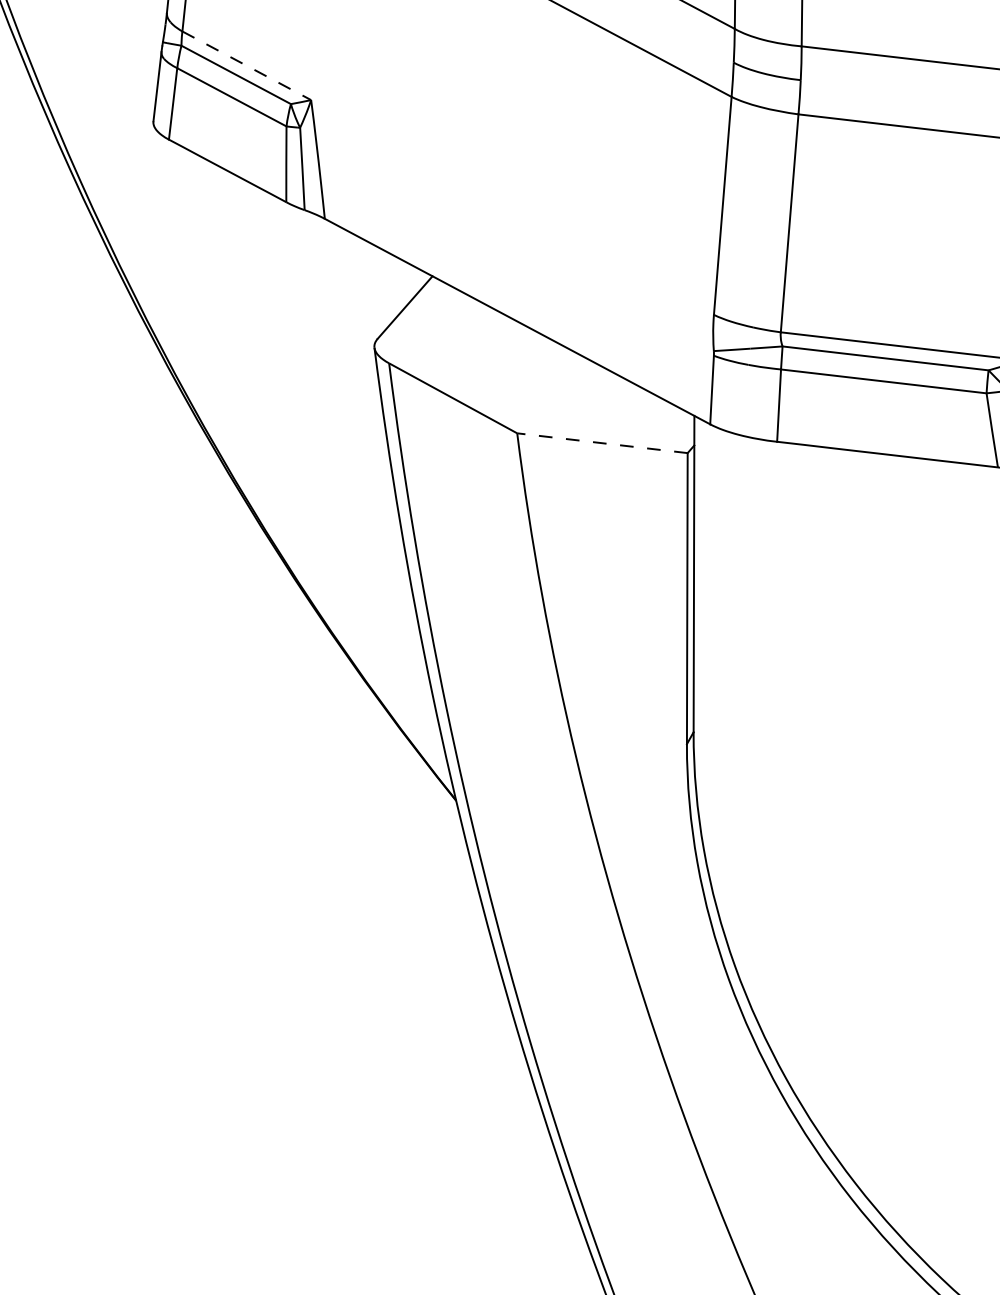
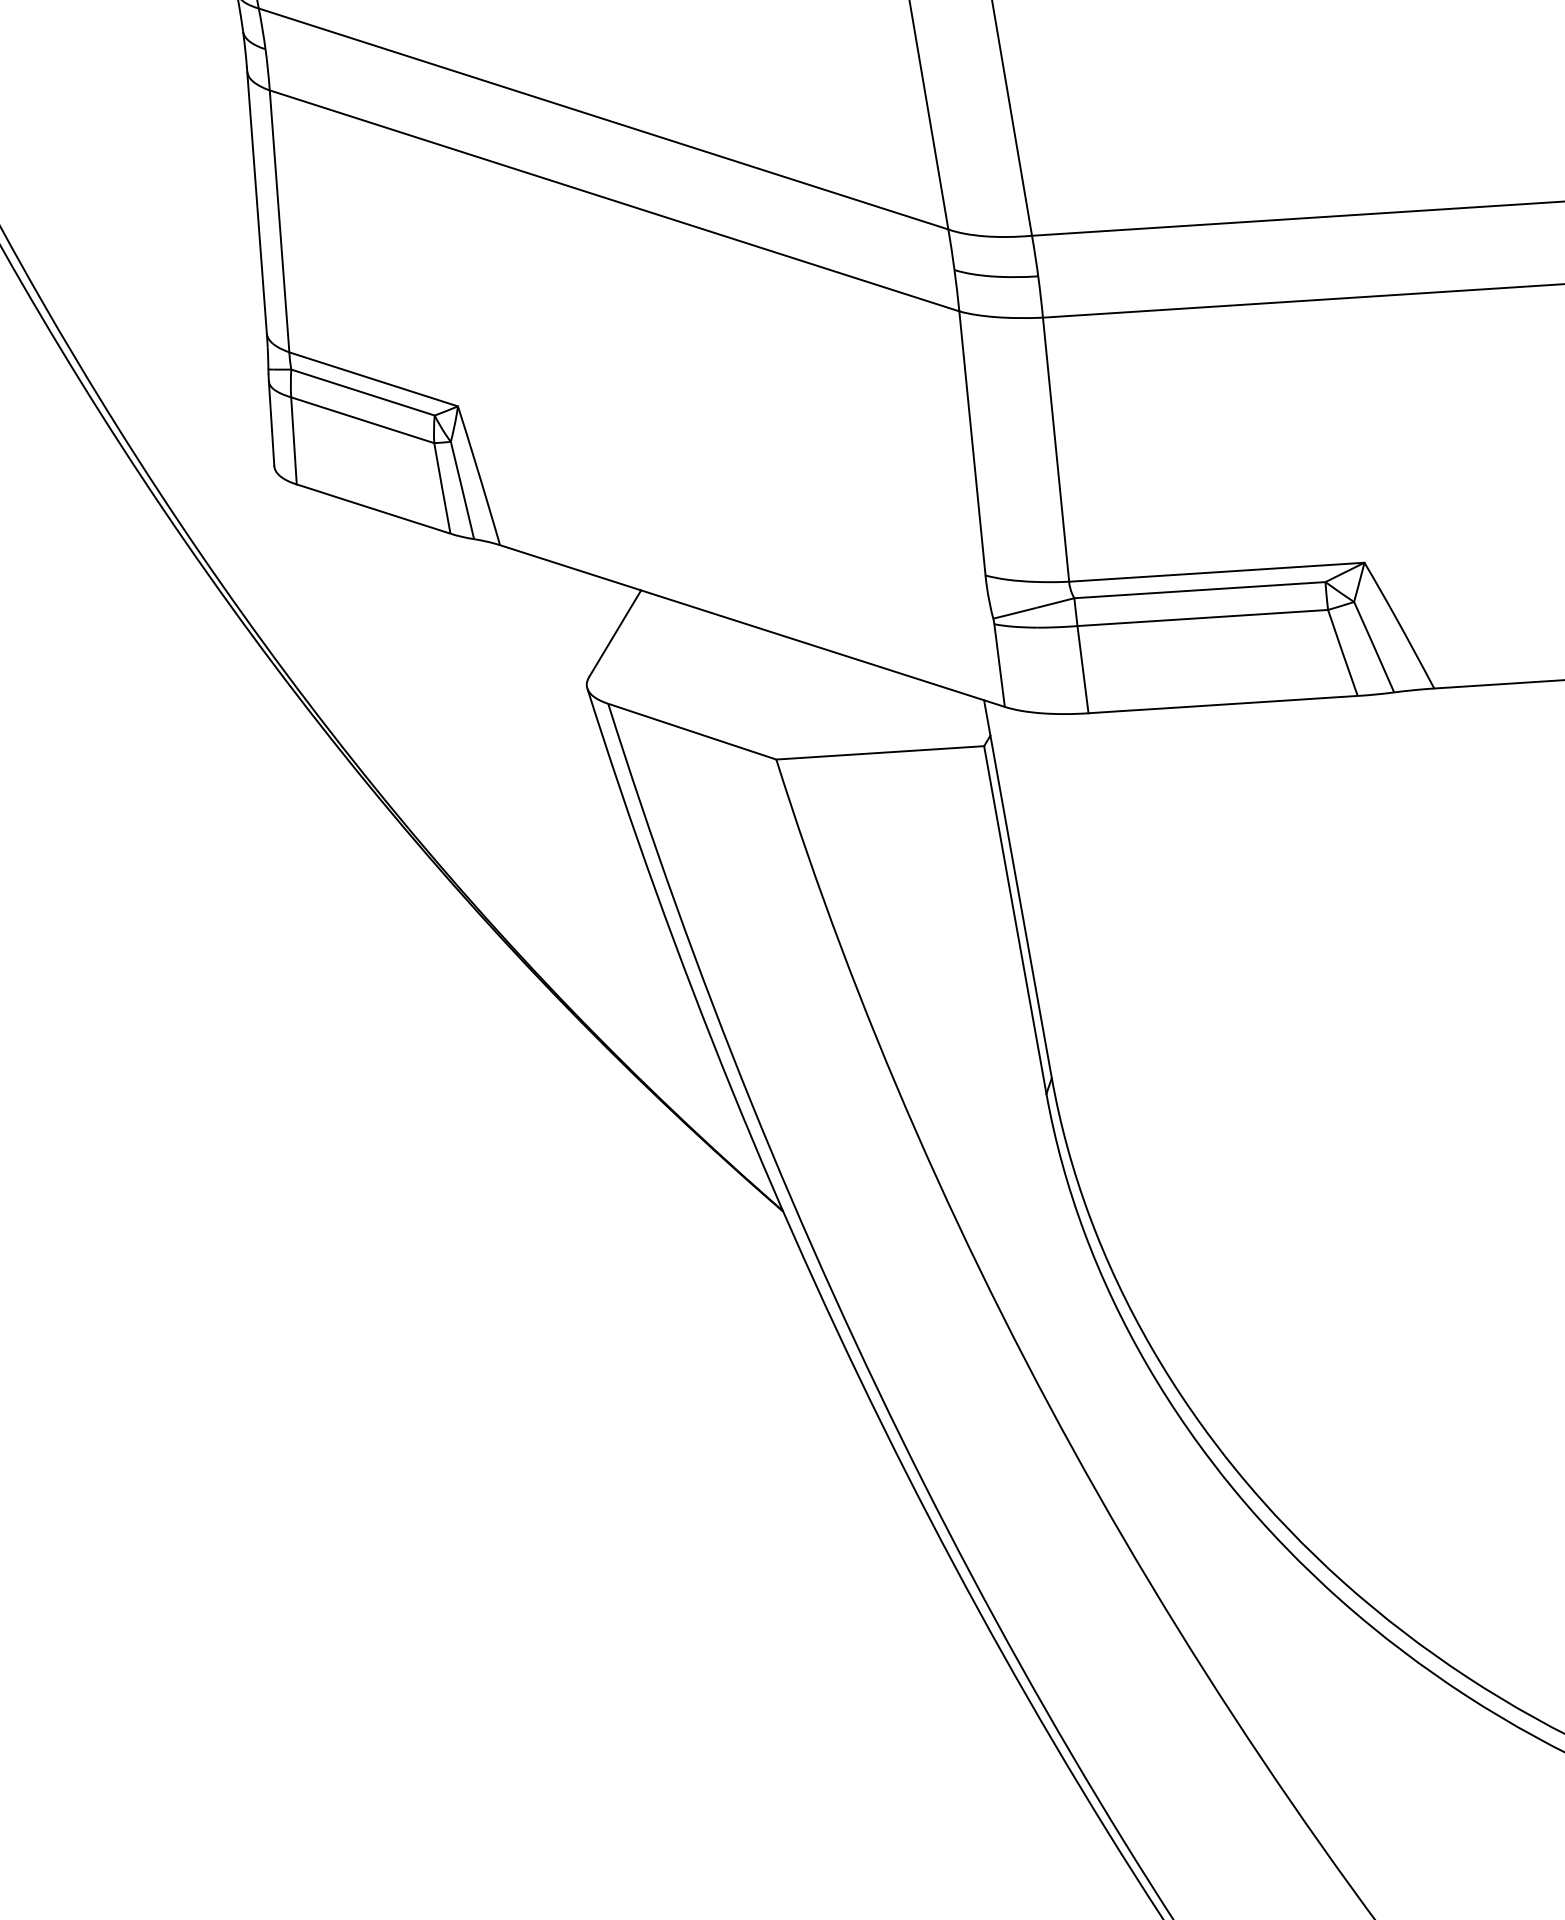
line: (246, 65) -> (373, 379), dashed -> solid
line: (601, 442) -> (879, 752), dashed -> solid

